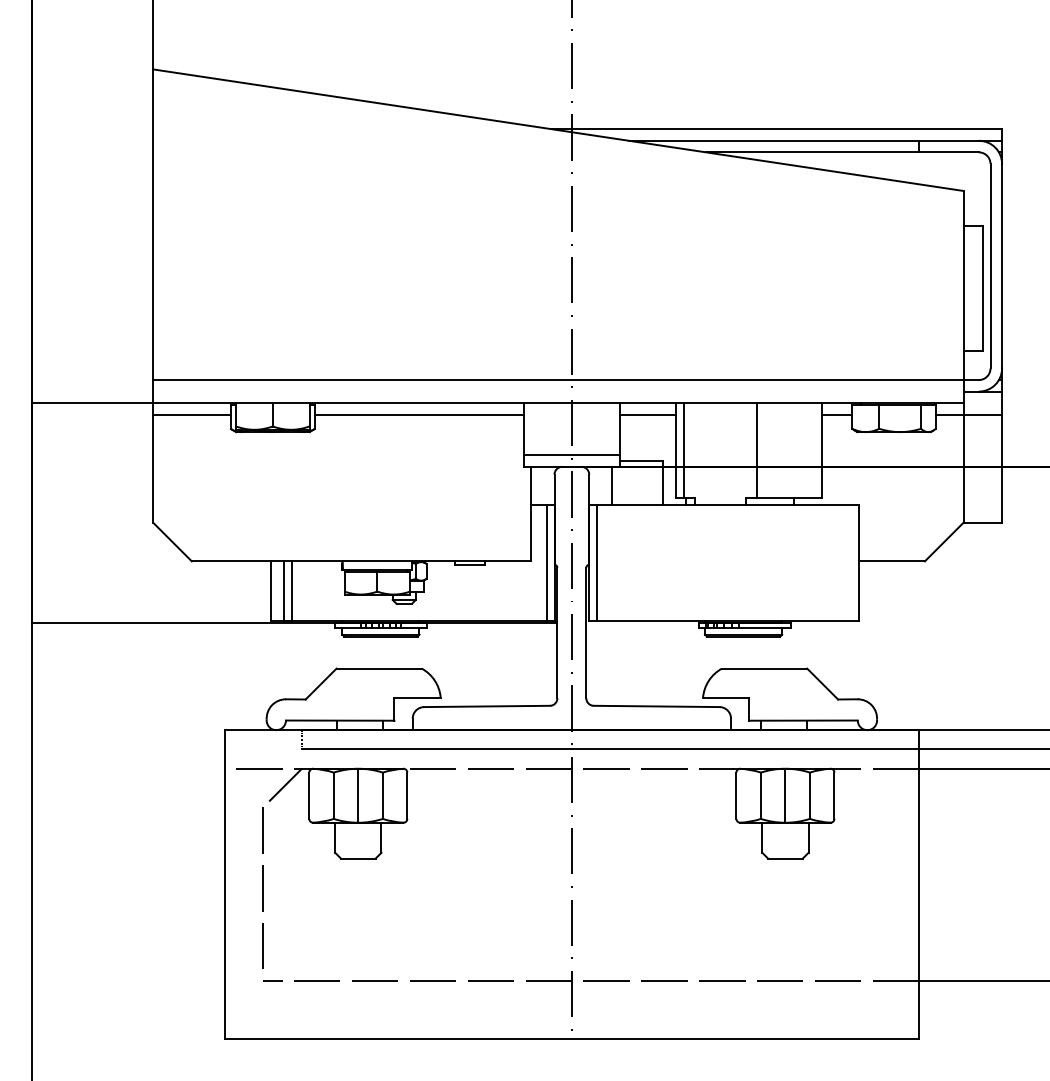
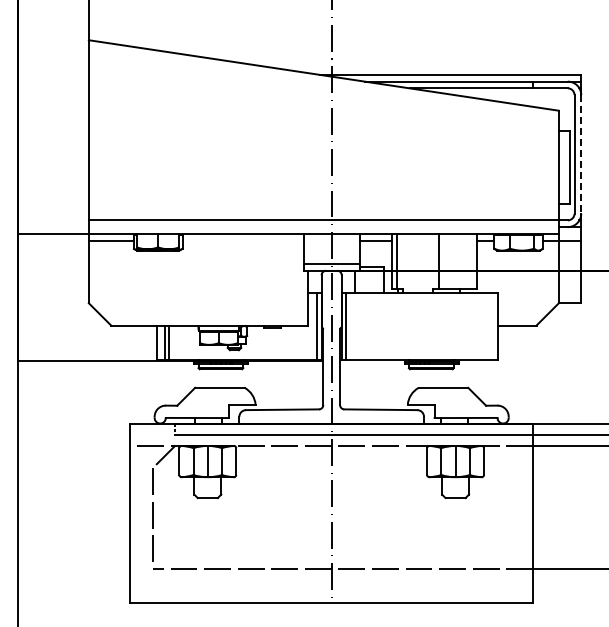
line: (1002, 266) -> (581, 154), solid -> dashed
line: (418, 414) -> (242, 240), removed

